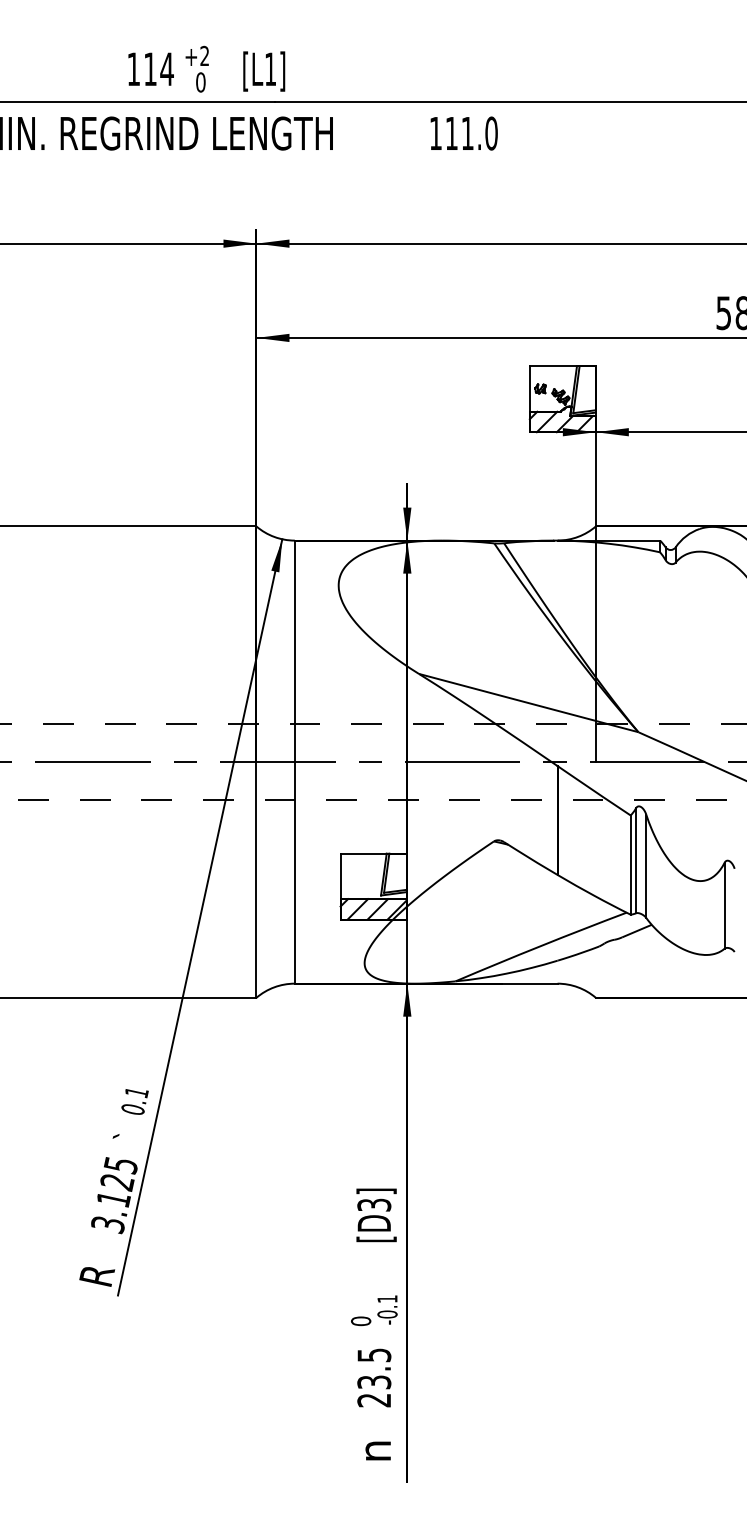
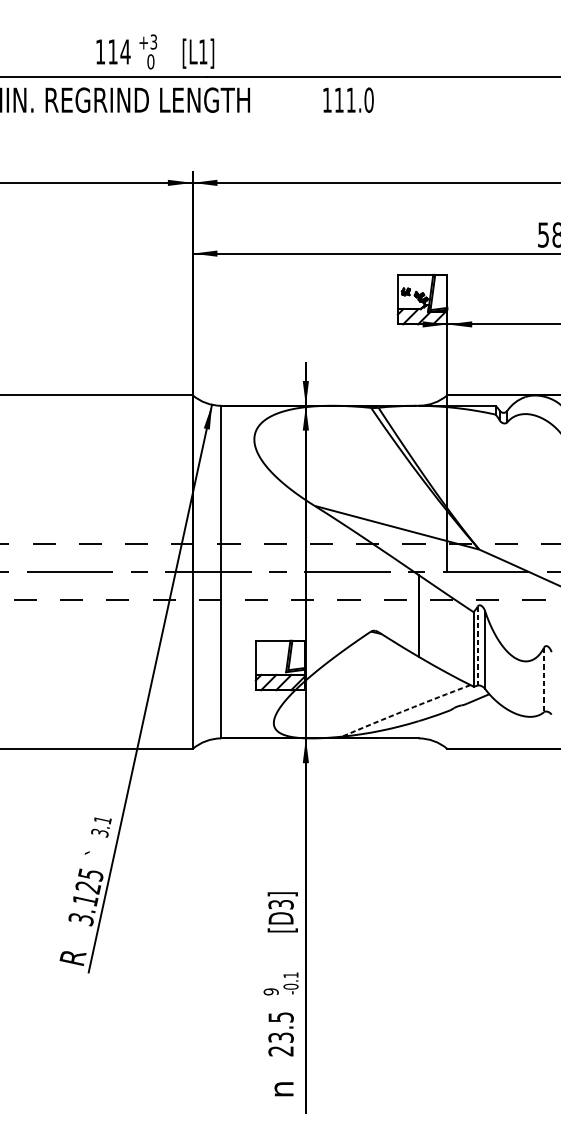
text: (204, 56) -> (153, 42), +2 -> +3
line: (636, 860) -> (477, 645), solid -> dashed
line: (724, 905) -> (543, 679), solid -> dashed
arc: (540, 946) -> (405, 710), solid -> dashed
text: (132, 1110) -> (99, 833), 0.1 -> 3.1
text: (361, 1321) -> (271, 992), 0 -> 9

